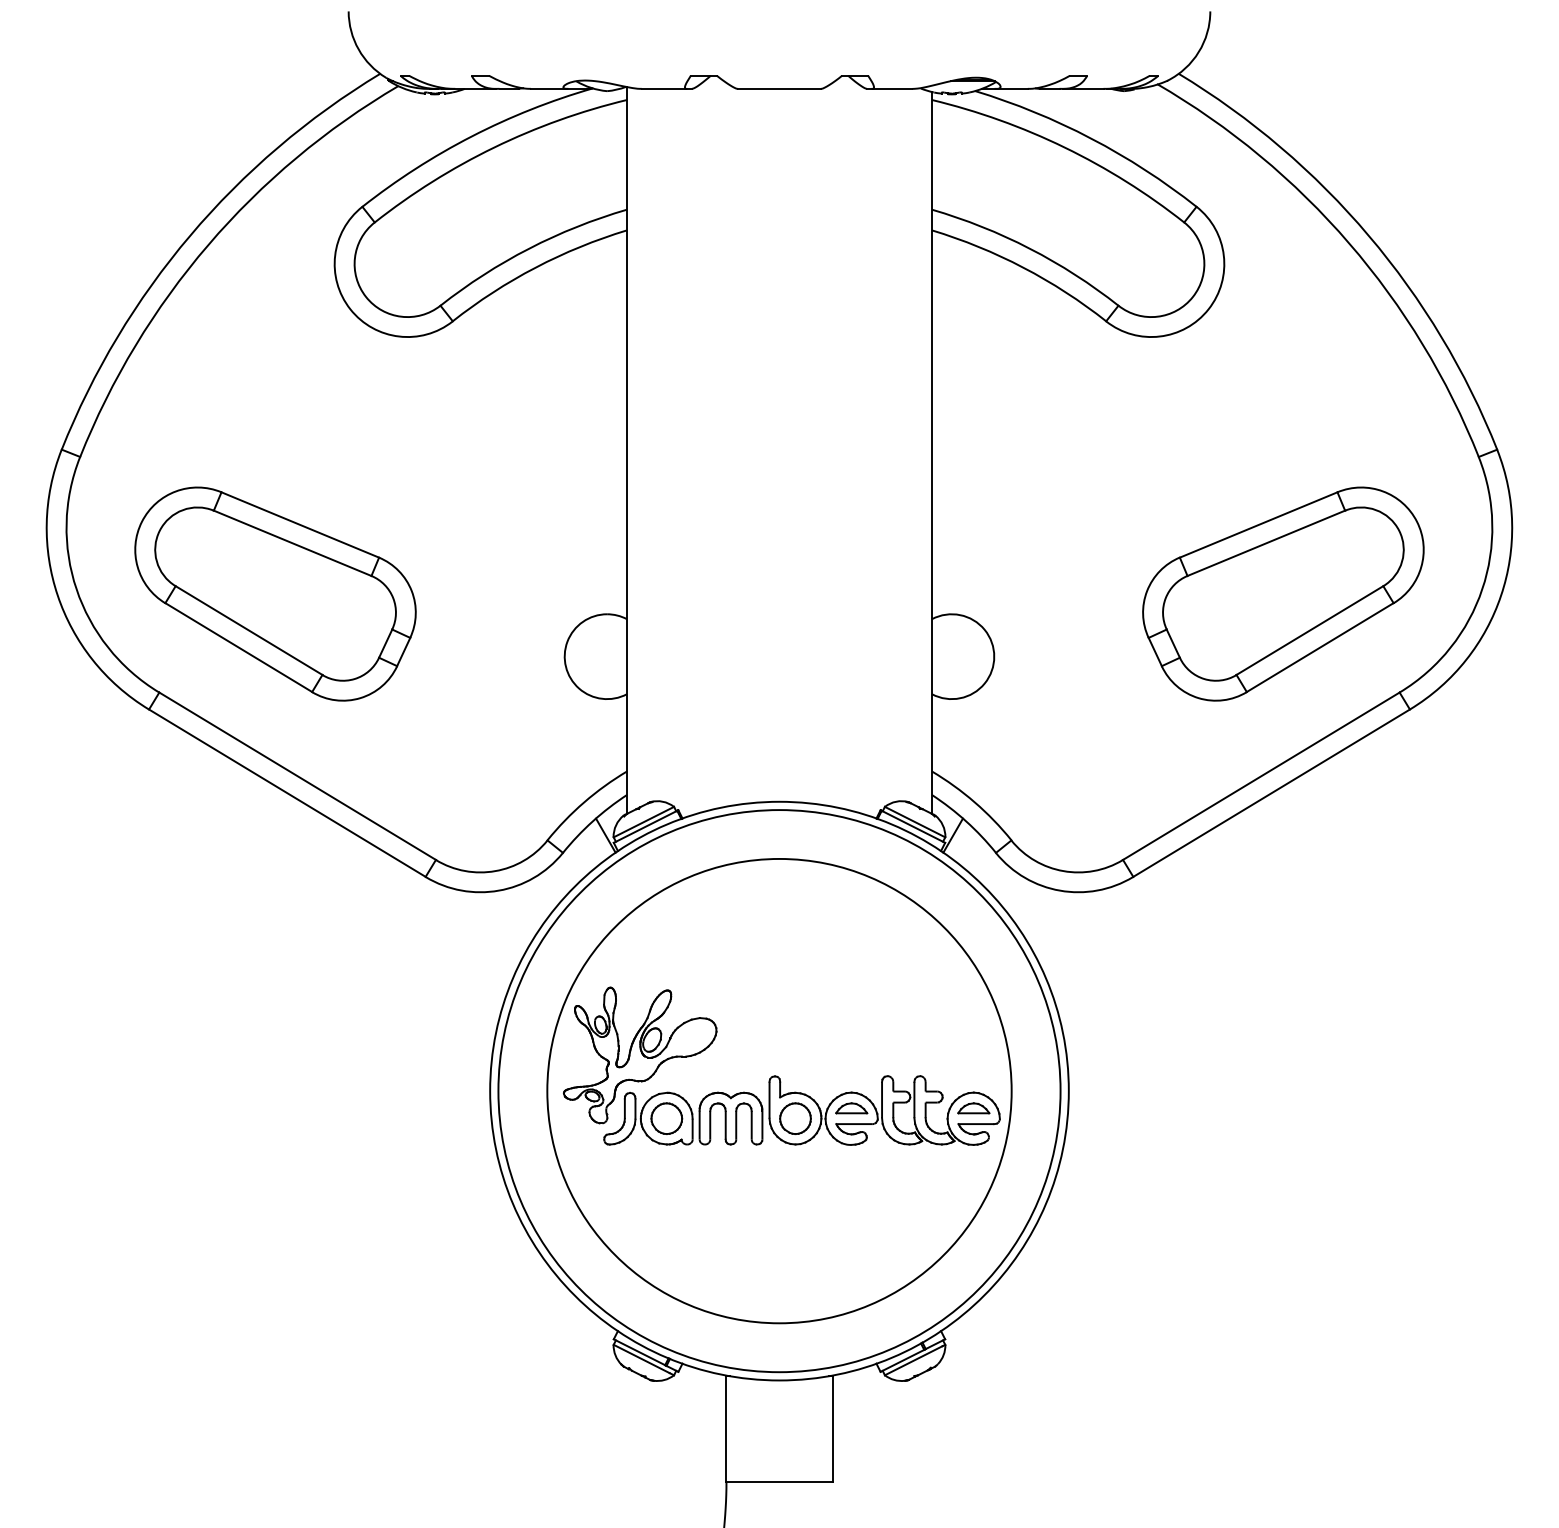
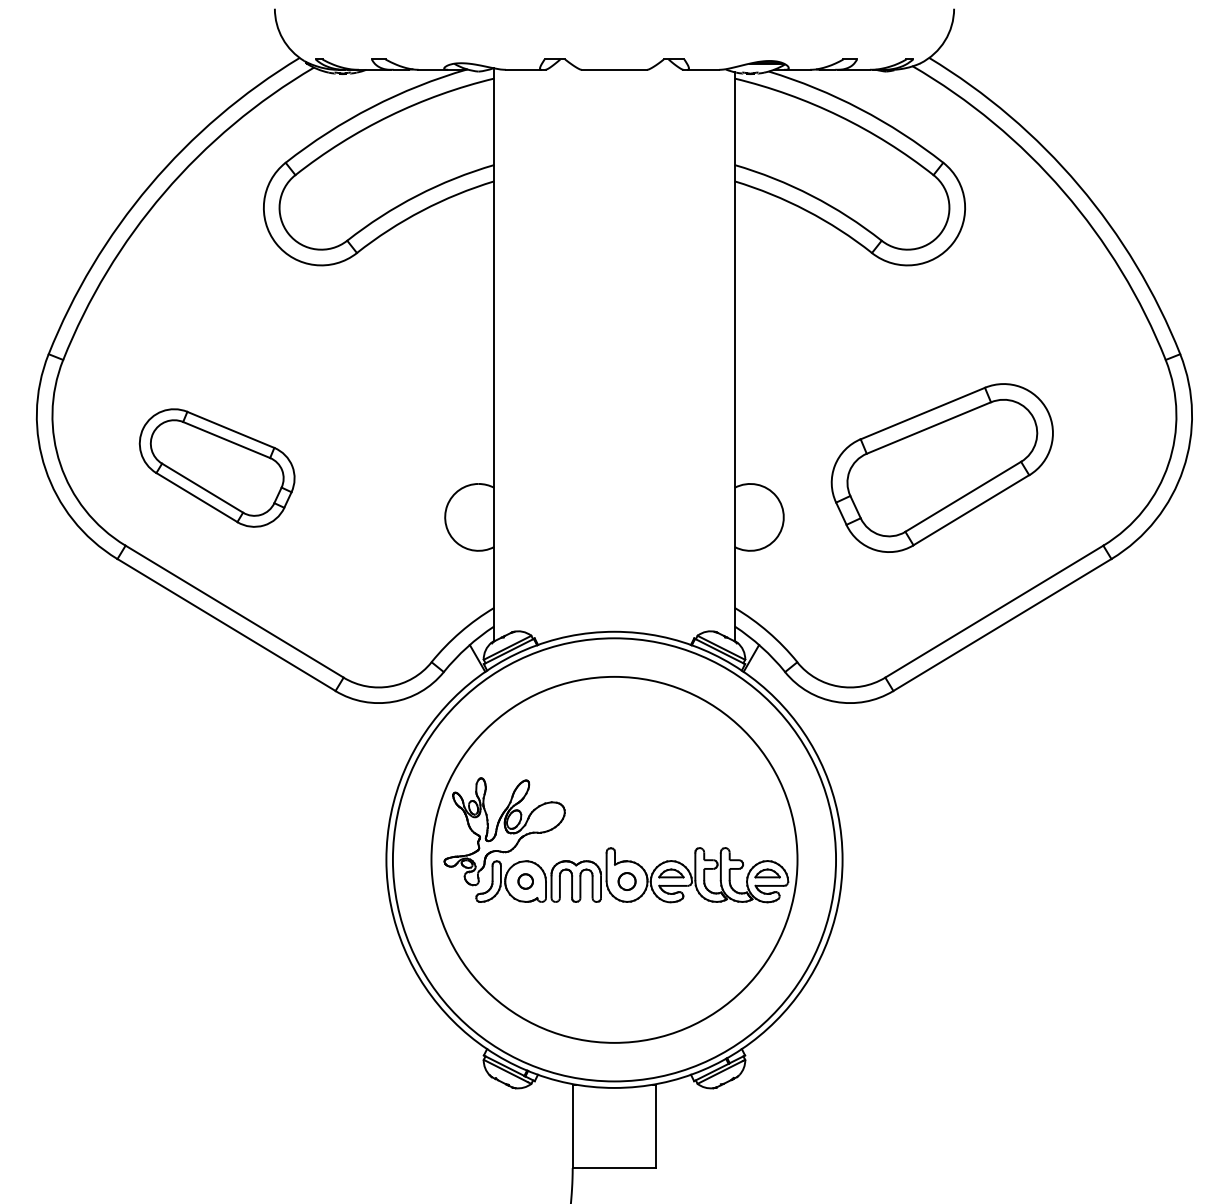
part: (275, 593) -> (217, 467), size x0.7
part: (1283, 593) -> (942, 467), moved
part: (666, 1118) -> (525, 881), size x0.6
part: (795, 1118) -> (627, 881), size x0.7

